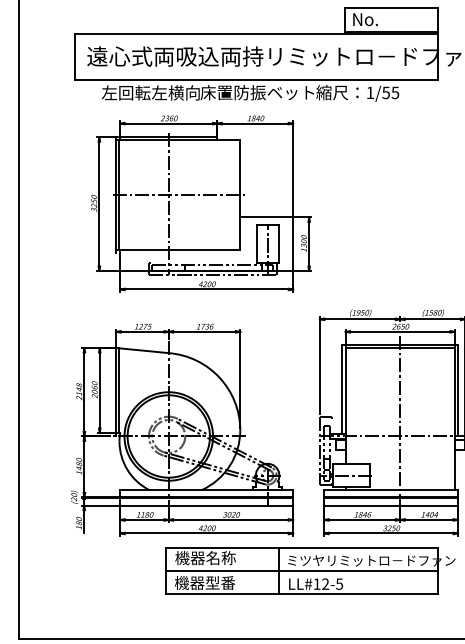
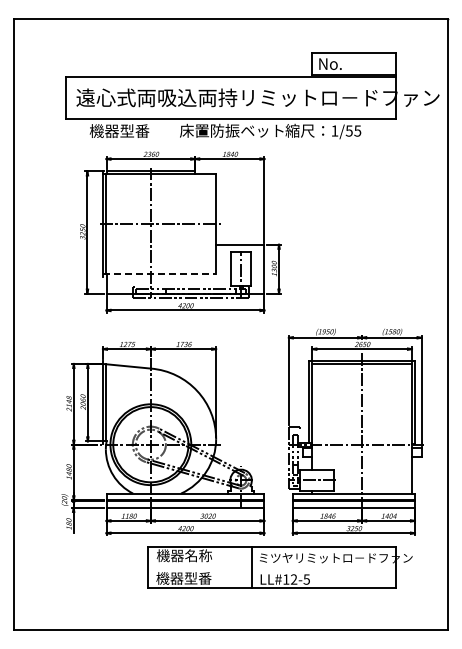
text: (150, 92) -> (134, 130), 左回転左横向 -> 機器型番
line: (178, 250) -> (159, 274), solid -> dashed
line: (302, 570) -> (272, 567), removed

